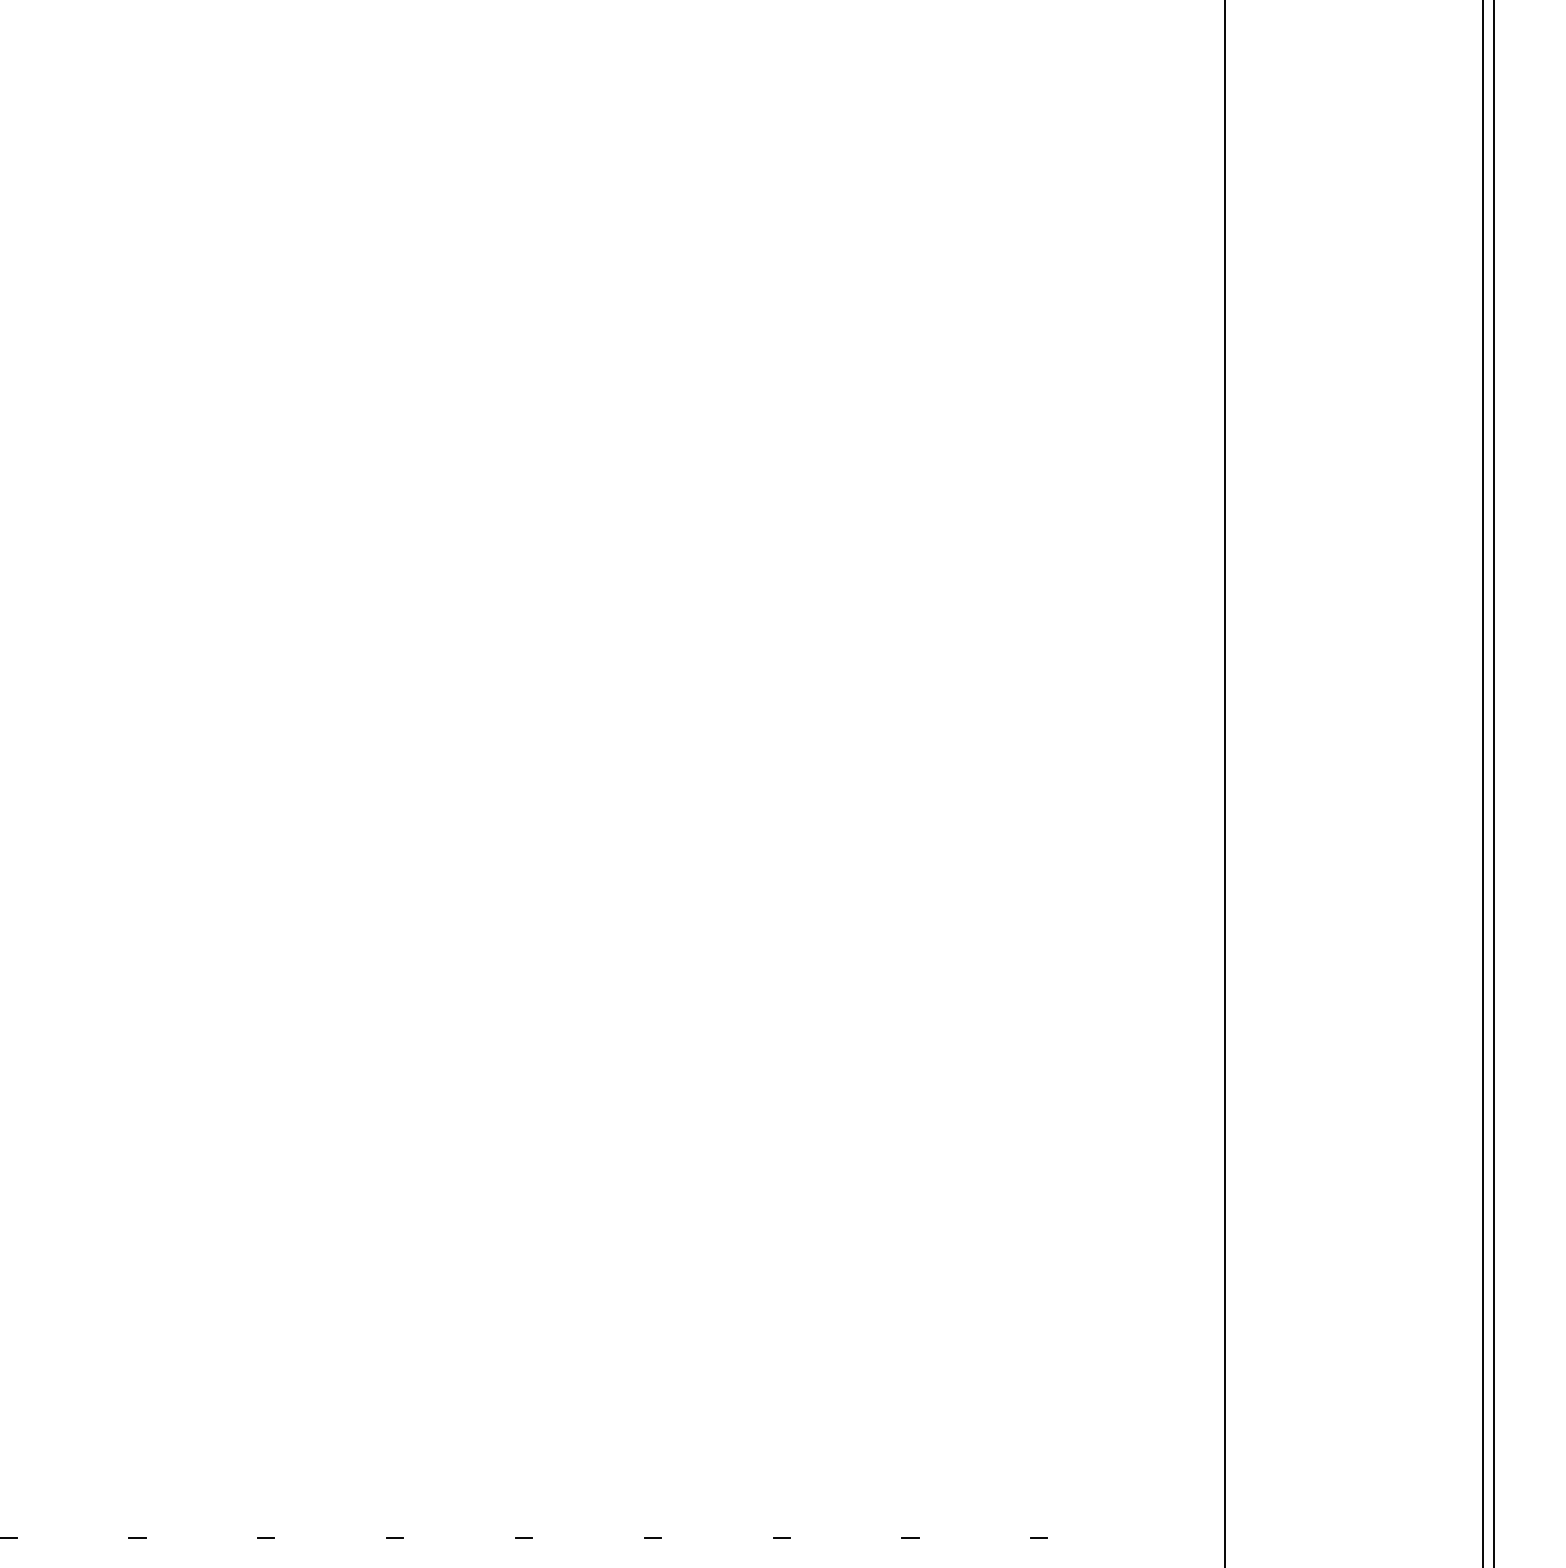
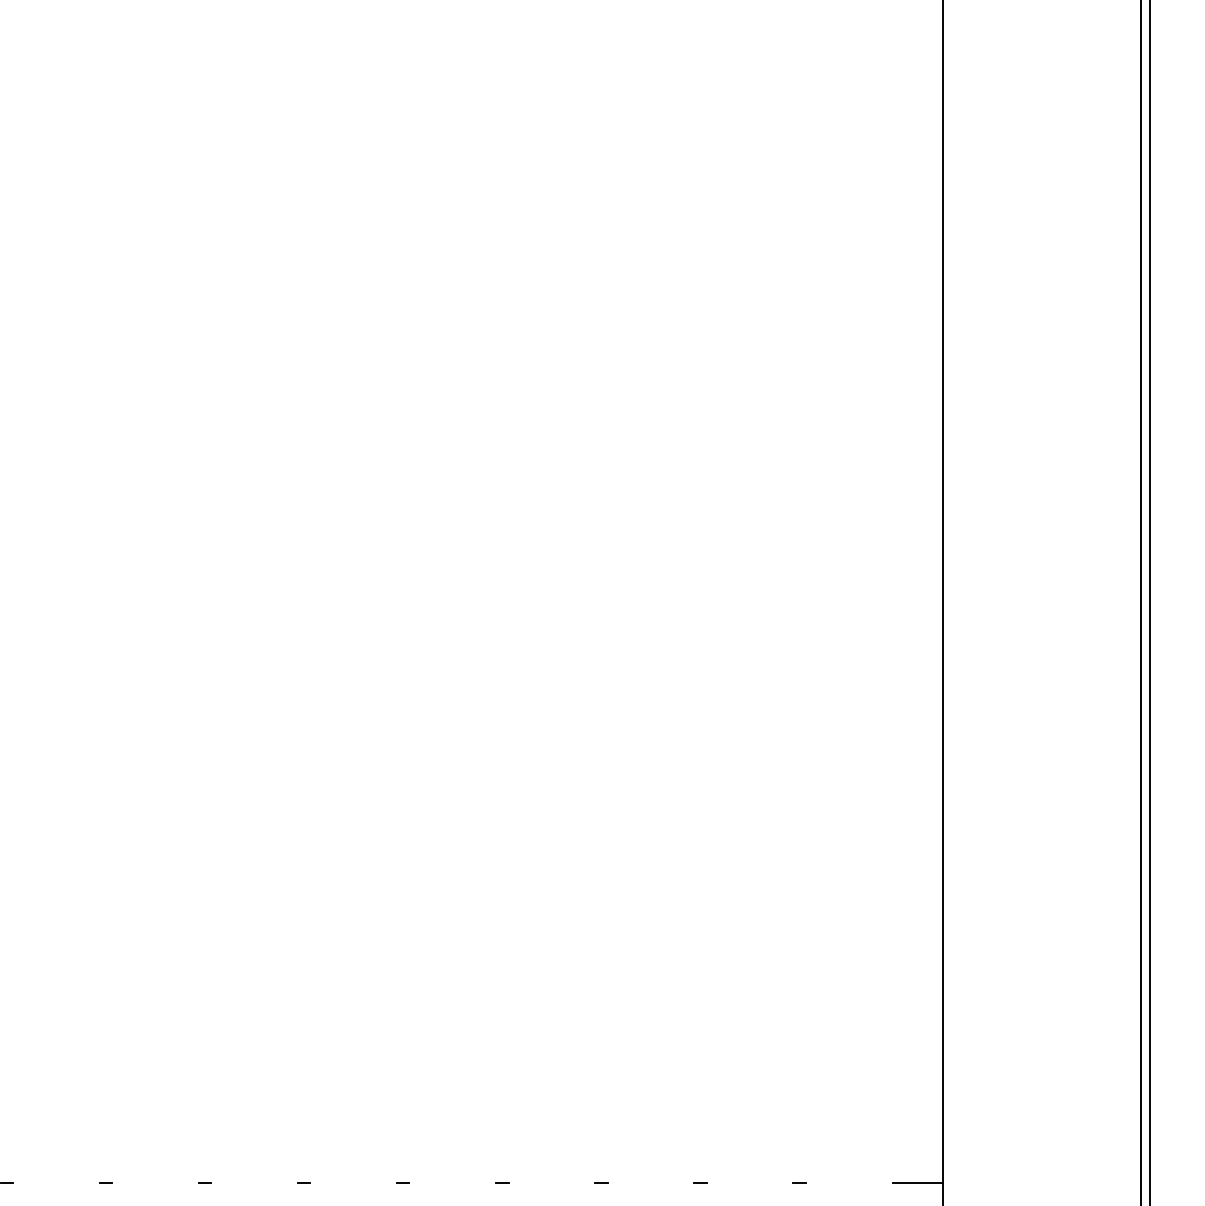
line: (1192, 1537) -> (917, 1182), added

